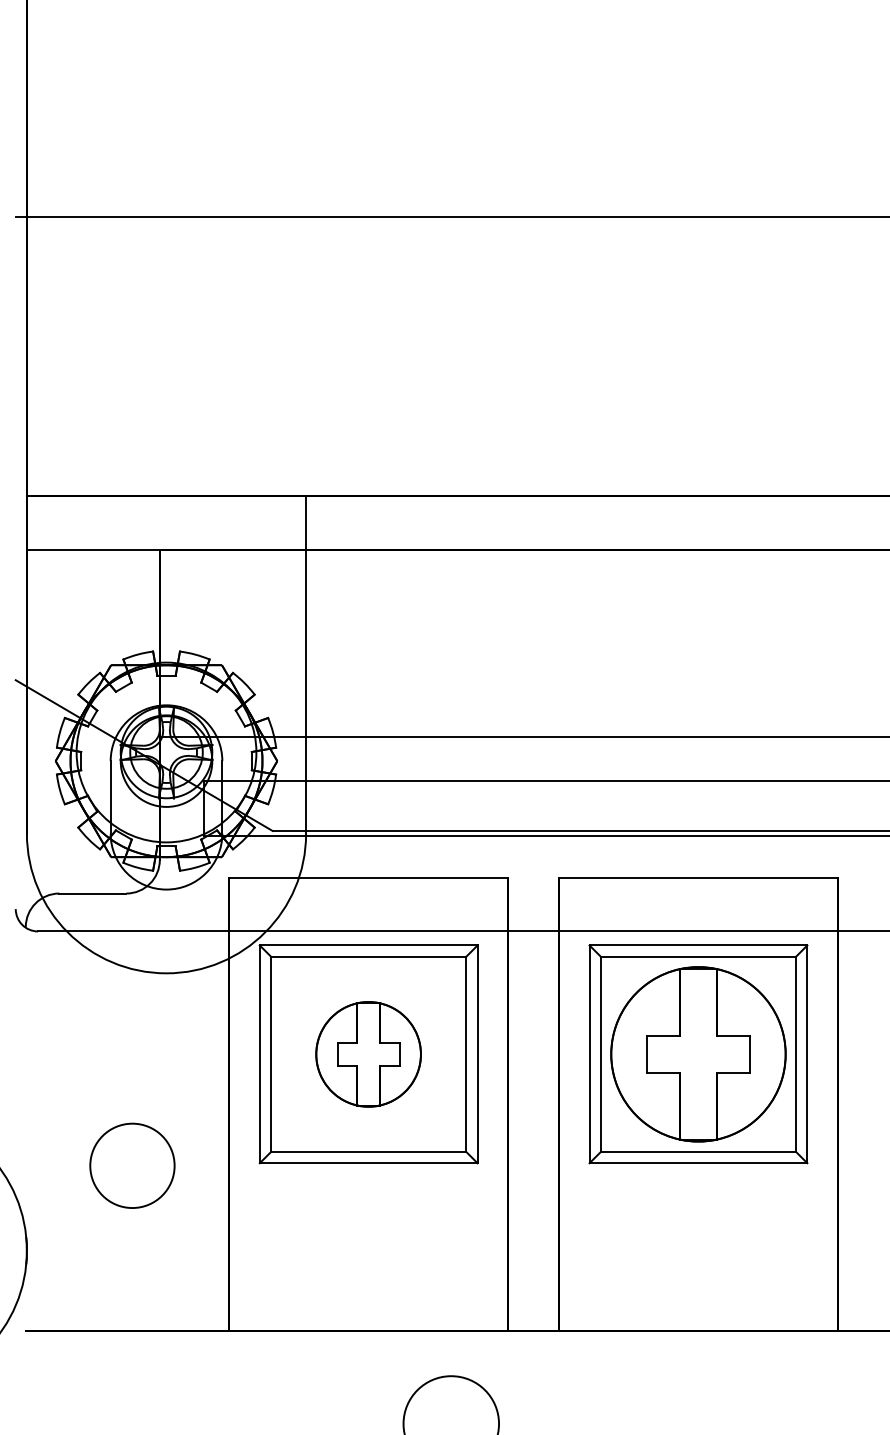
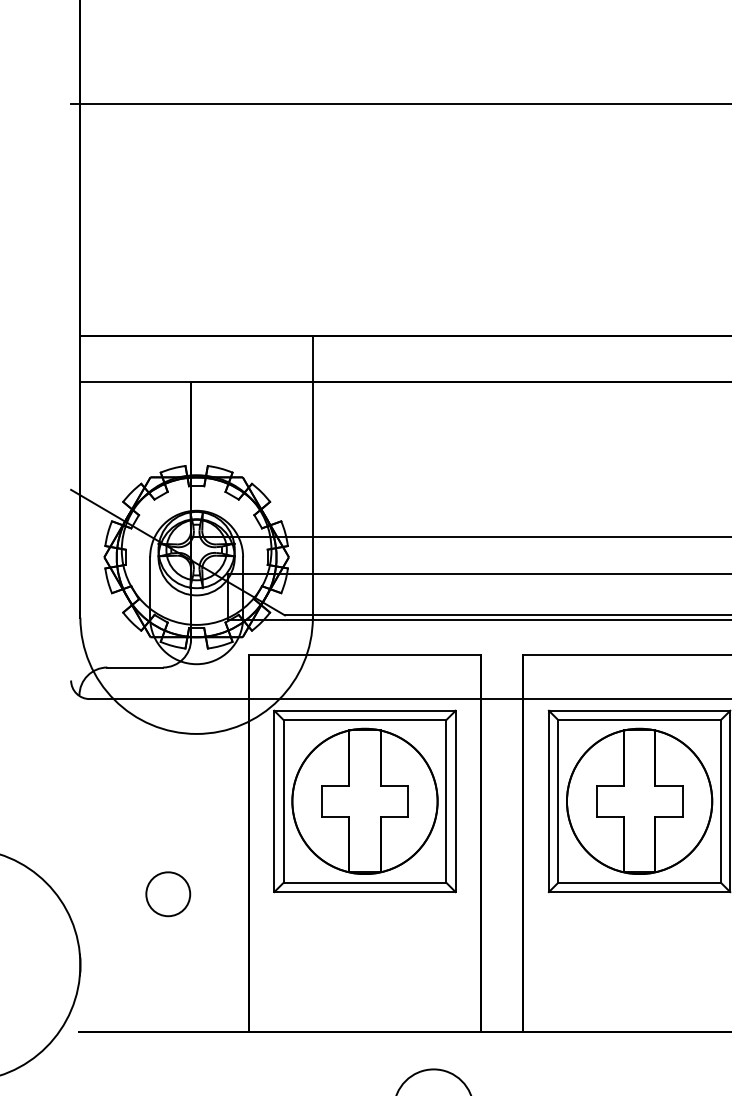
part: (368, 1054) -> (364, 801), size x1.67
circle: (132, 1165) -> (168, 893), size x0.62

